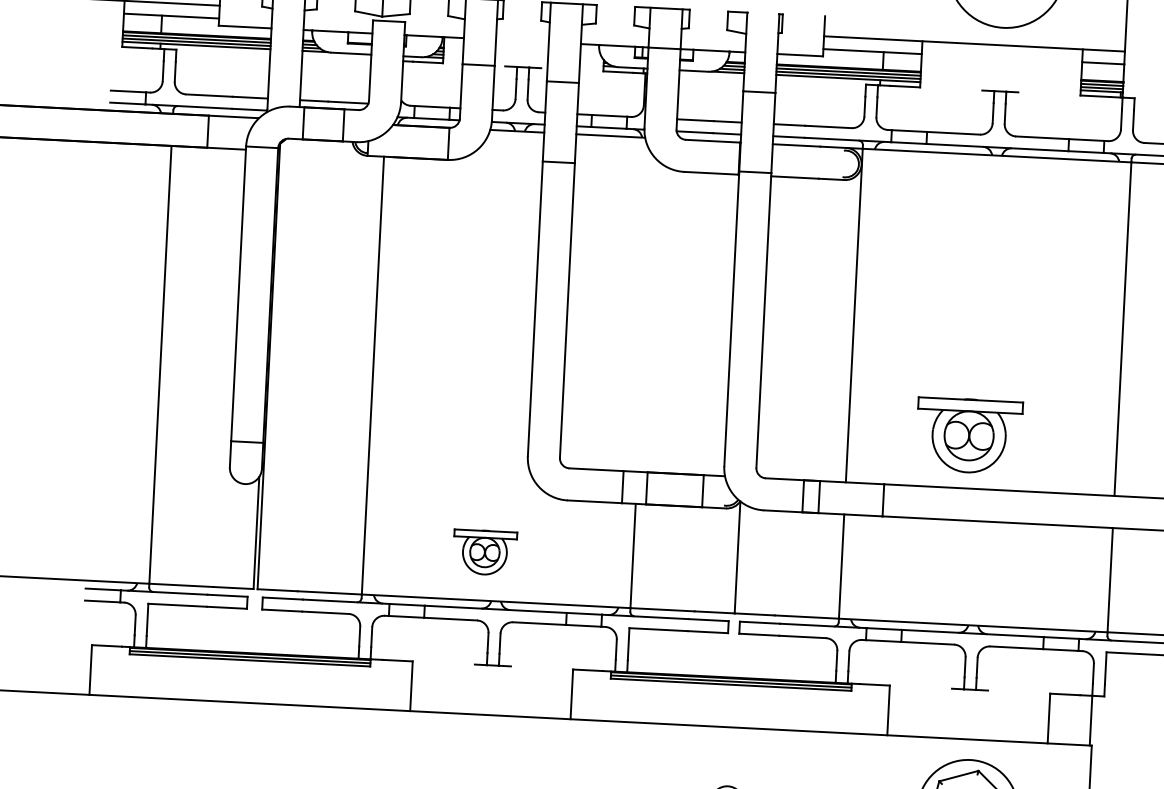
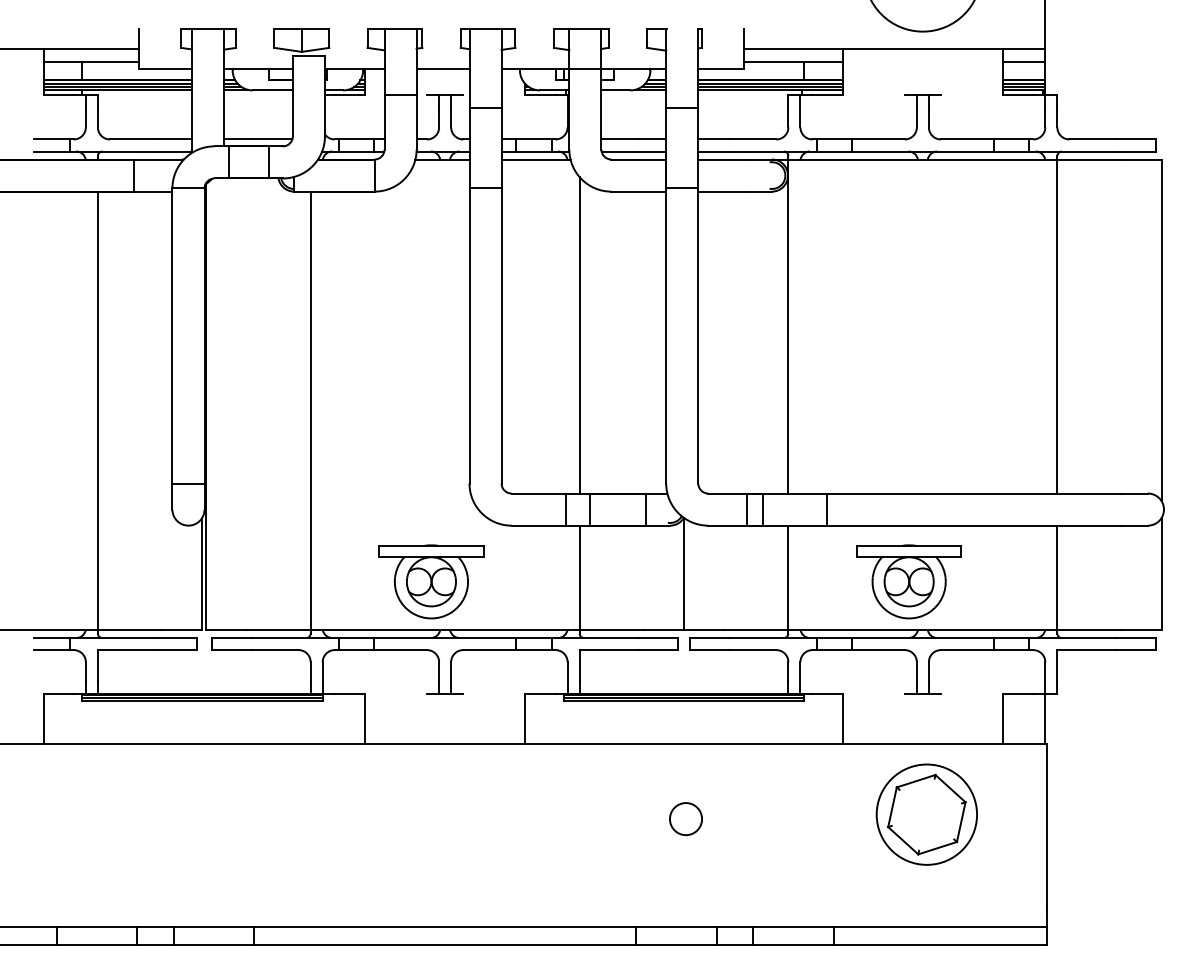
line: (521, 41) -> (442, 69), added
line: (645, 313) -> (579, 335), added
part: (968, 435) -> (908, 581), moved
part: (484, 552) -> (431, 581), size x1.67

